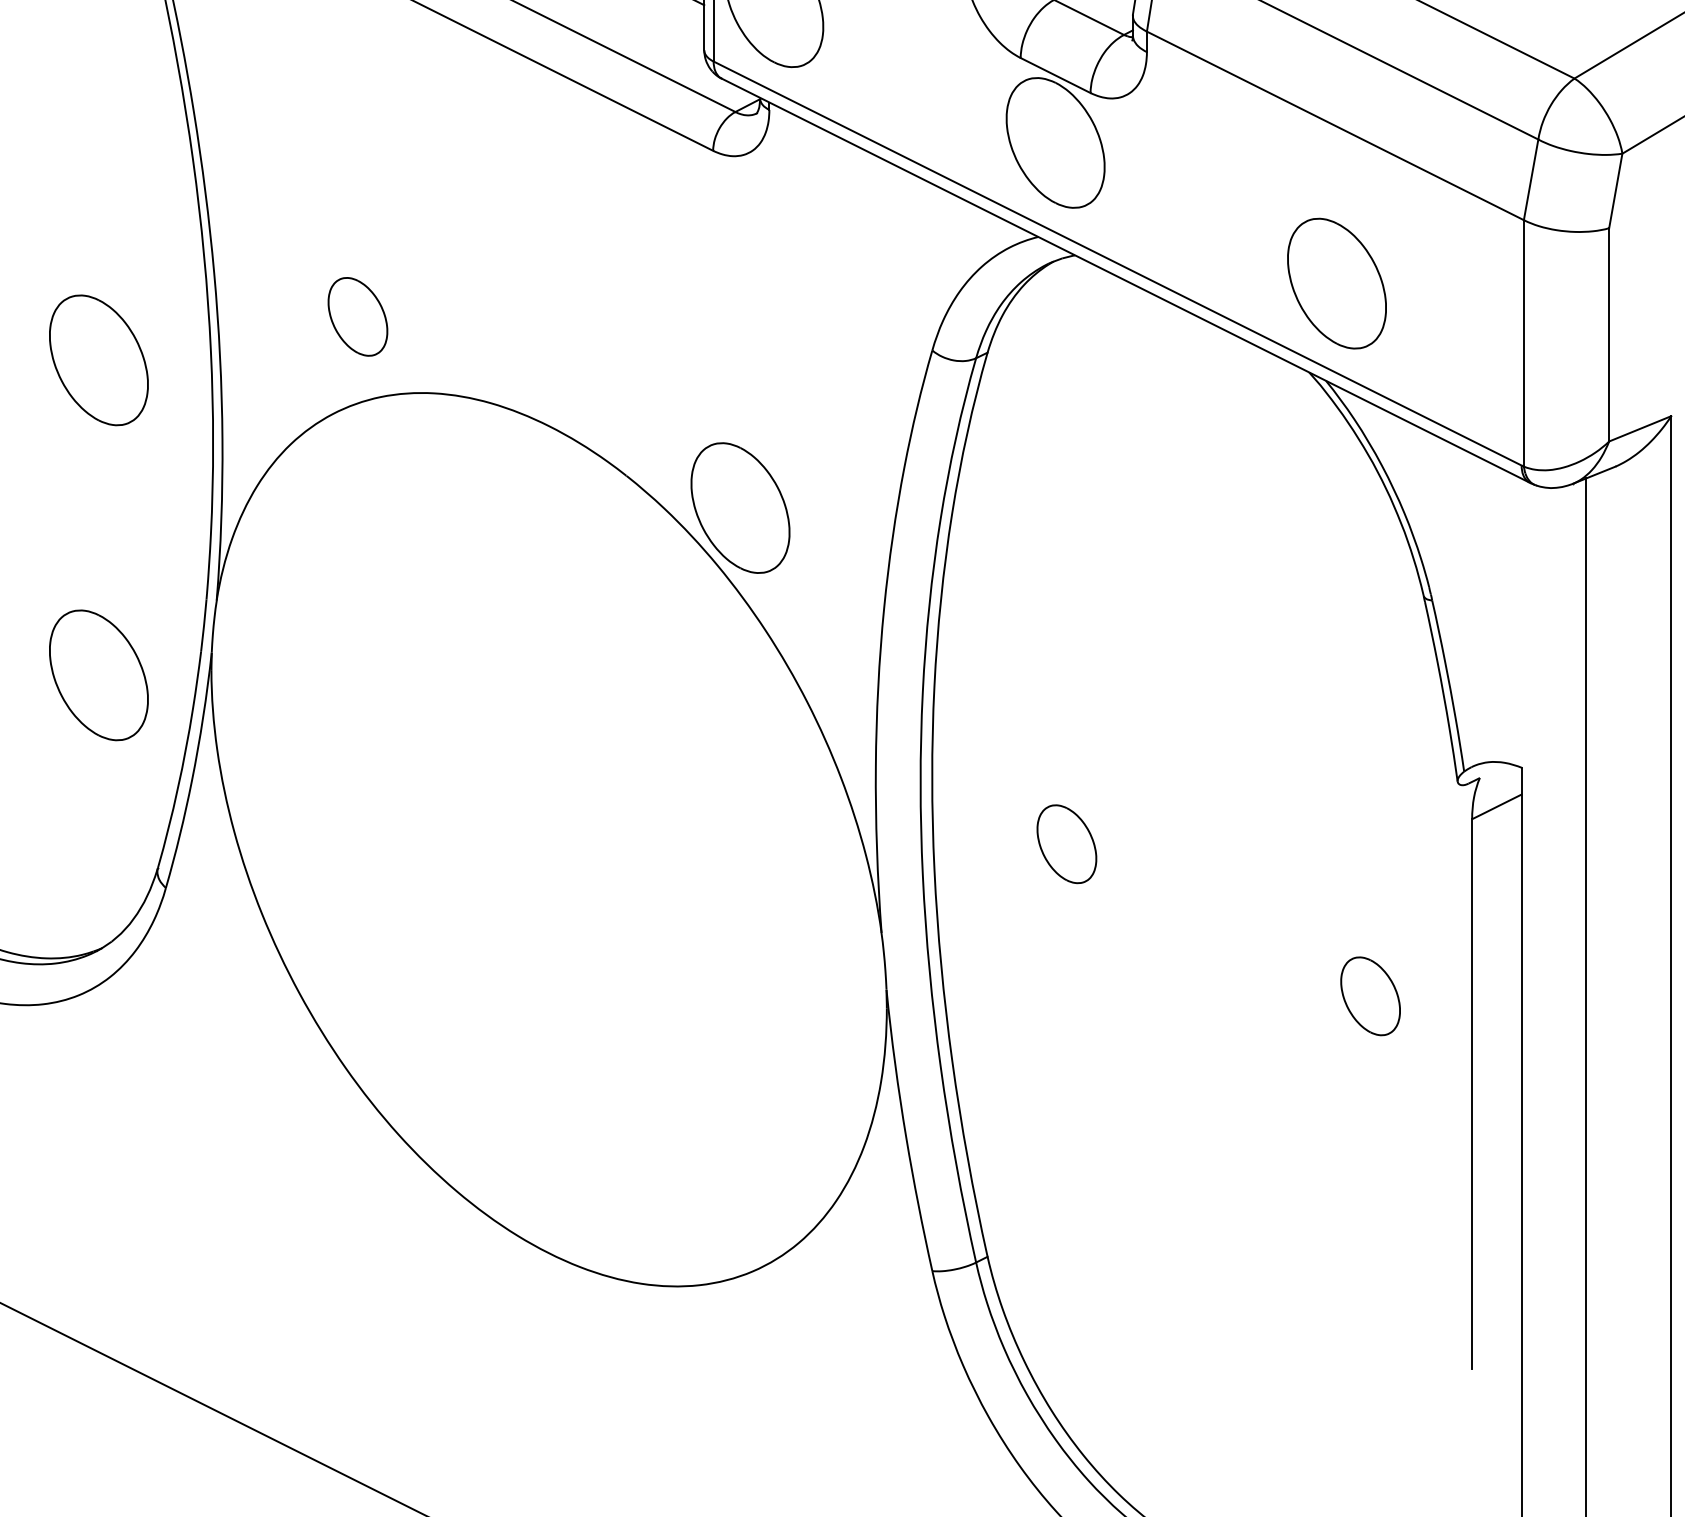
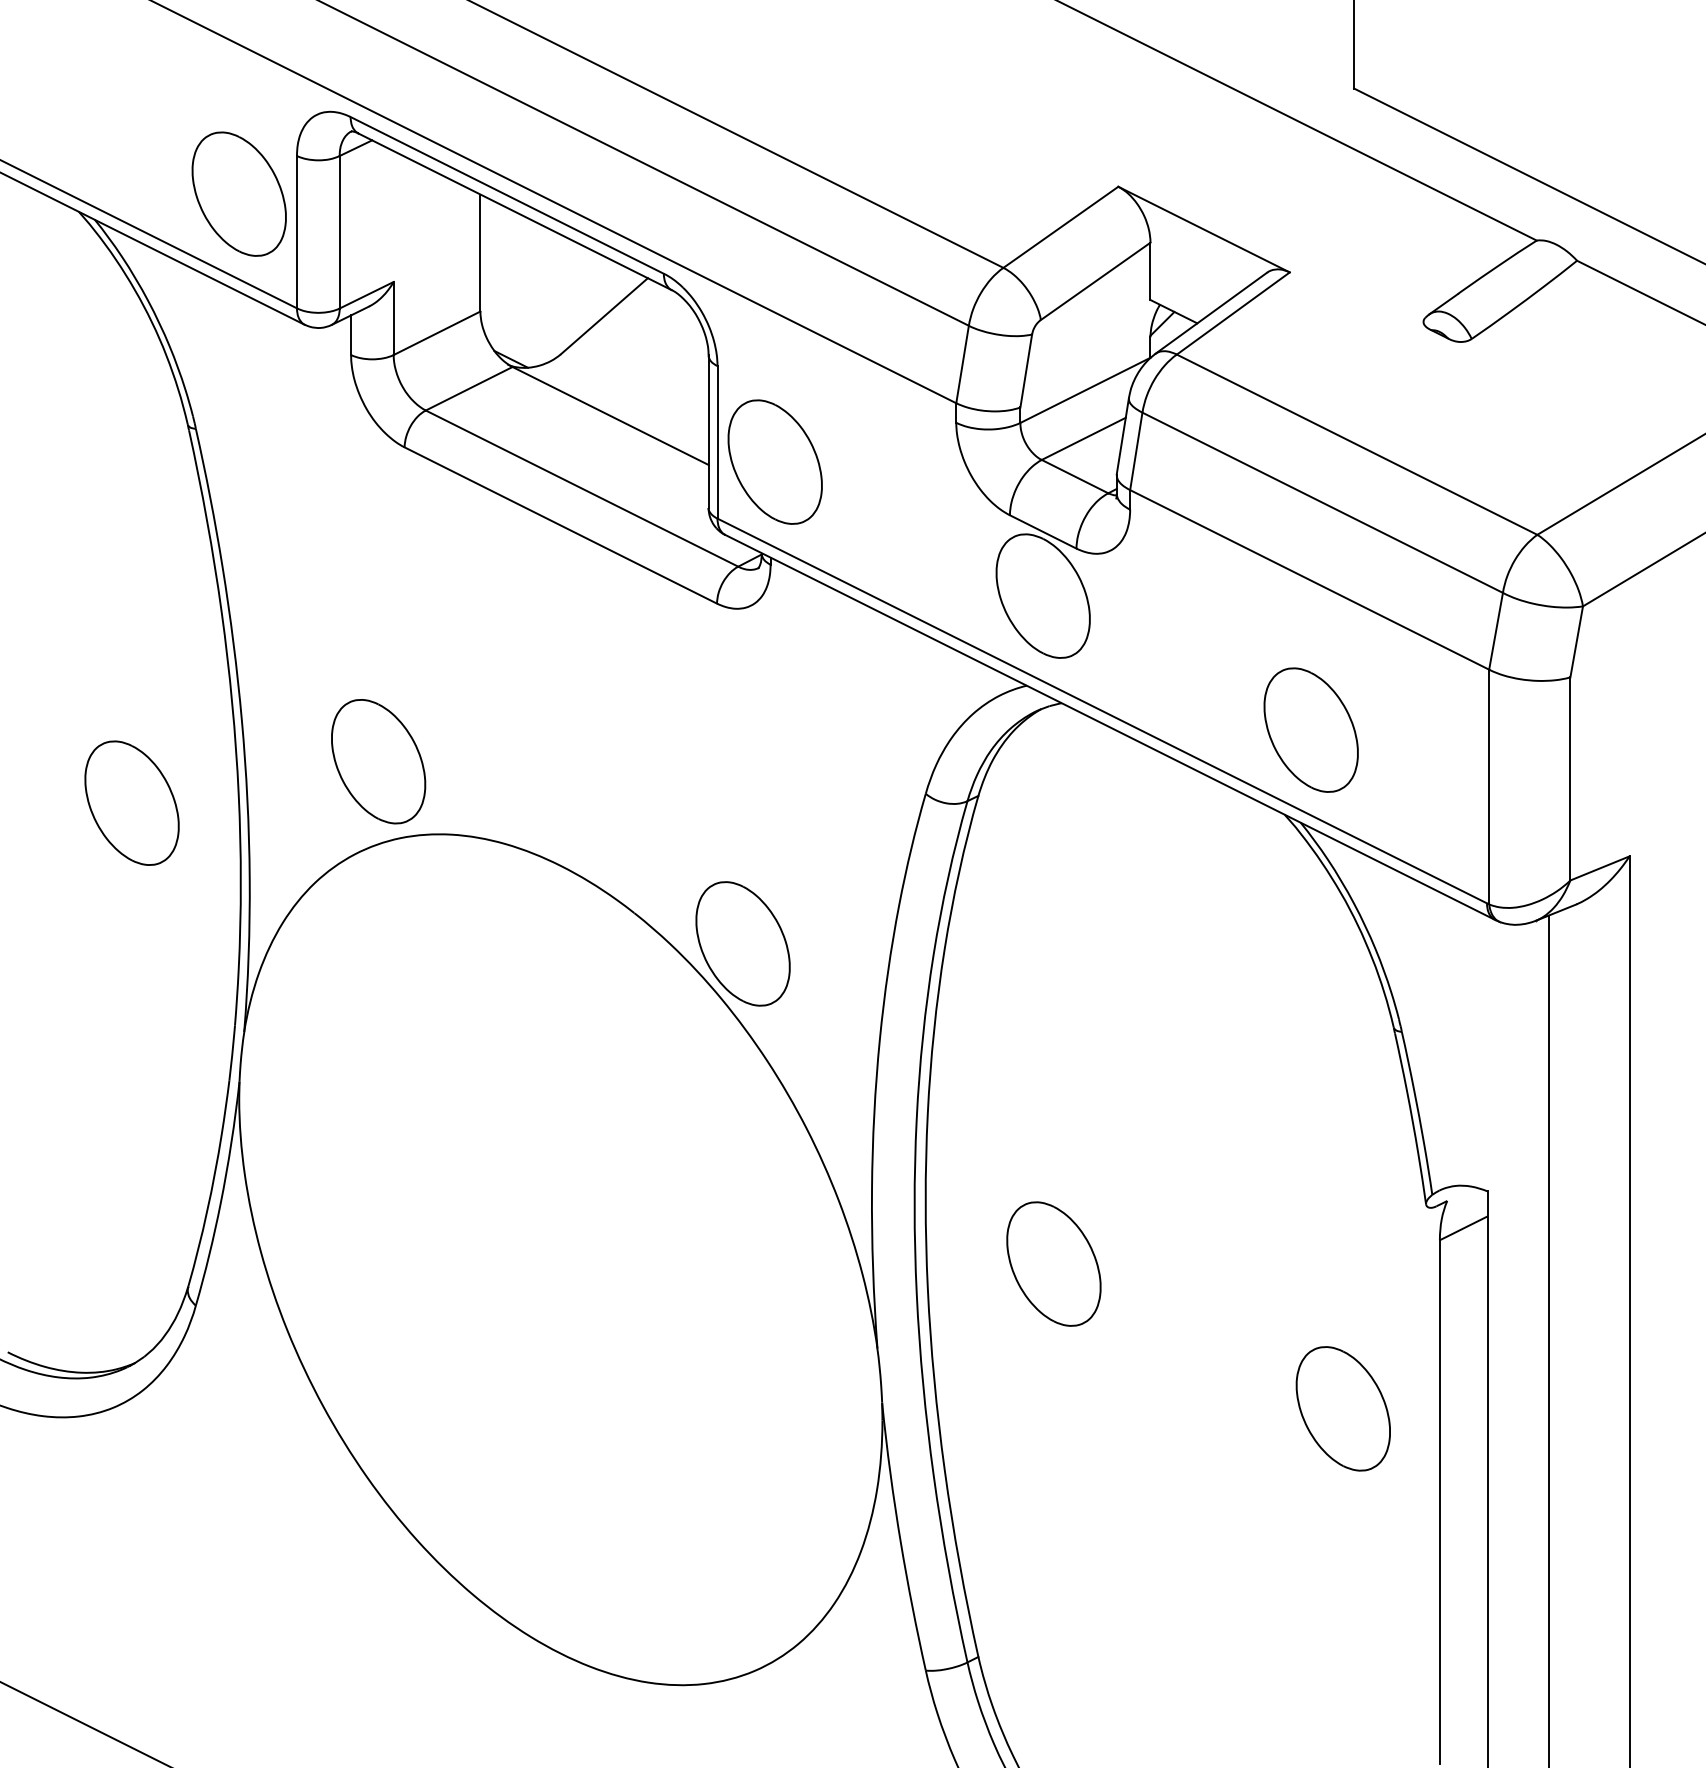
part: (357, 316) -> (378, 761), size x1.67
part: (98, 674) -> (131, 1102), removed
part: (1066, 843) -> (1053, 1263), size x1.67
part: (1369, 995) -> (1342, 1408), size x1.67

